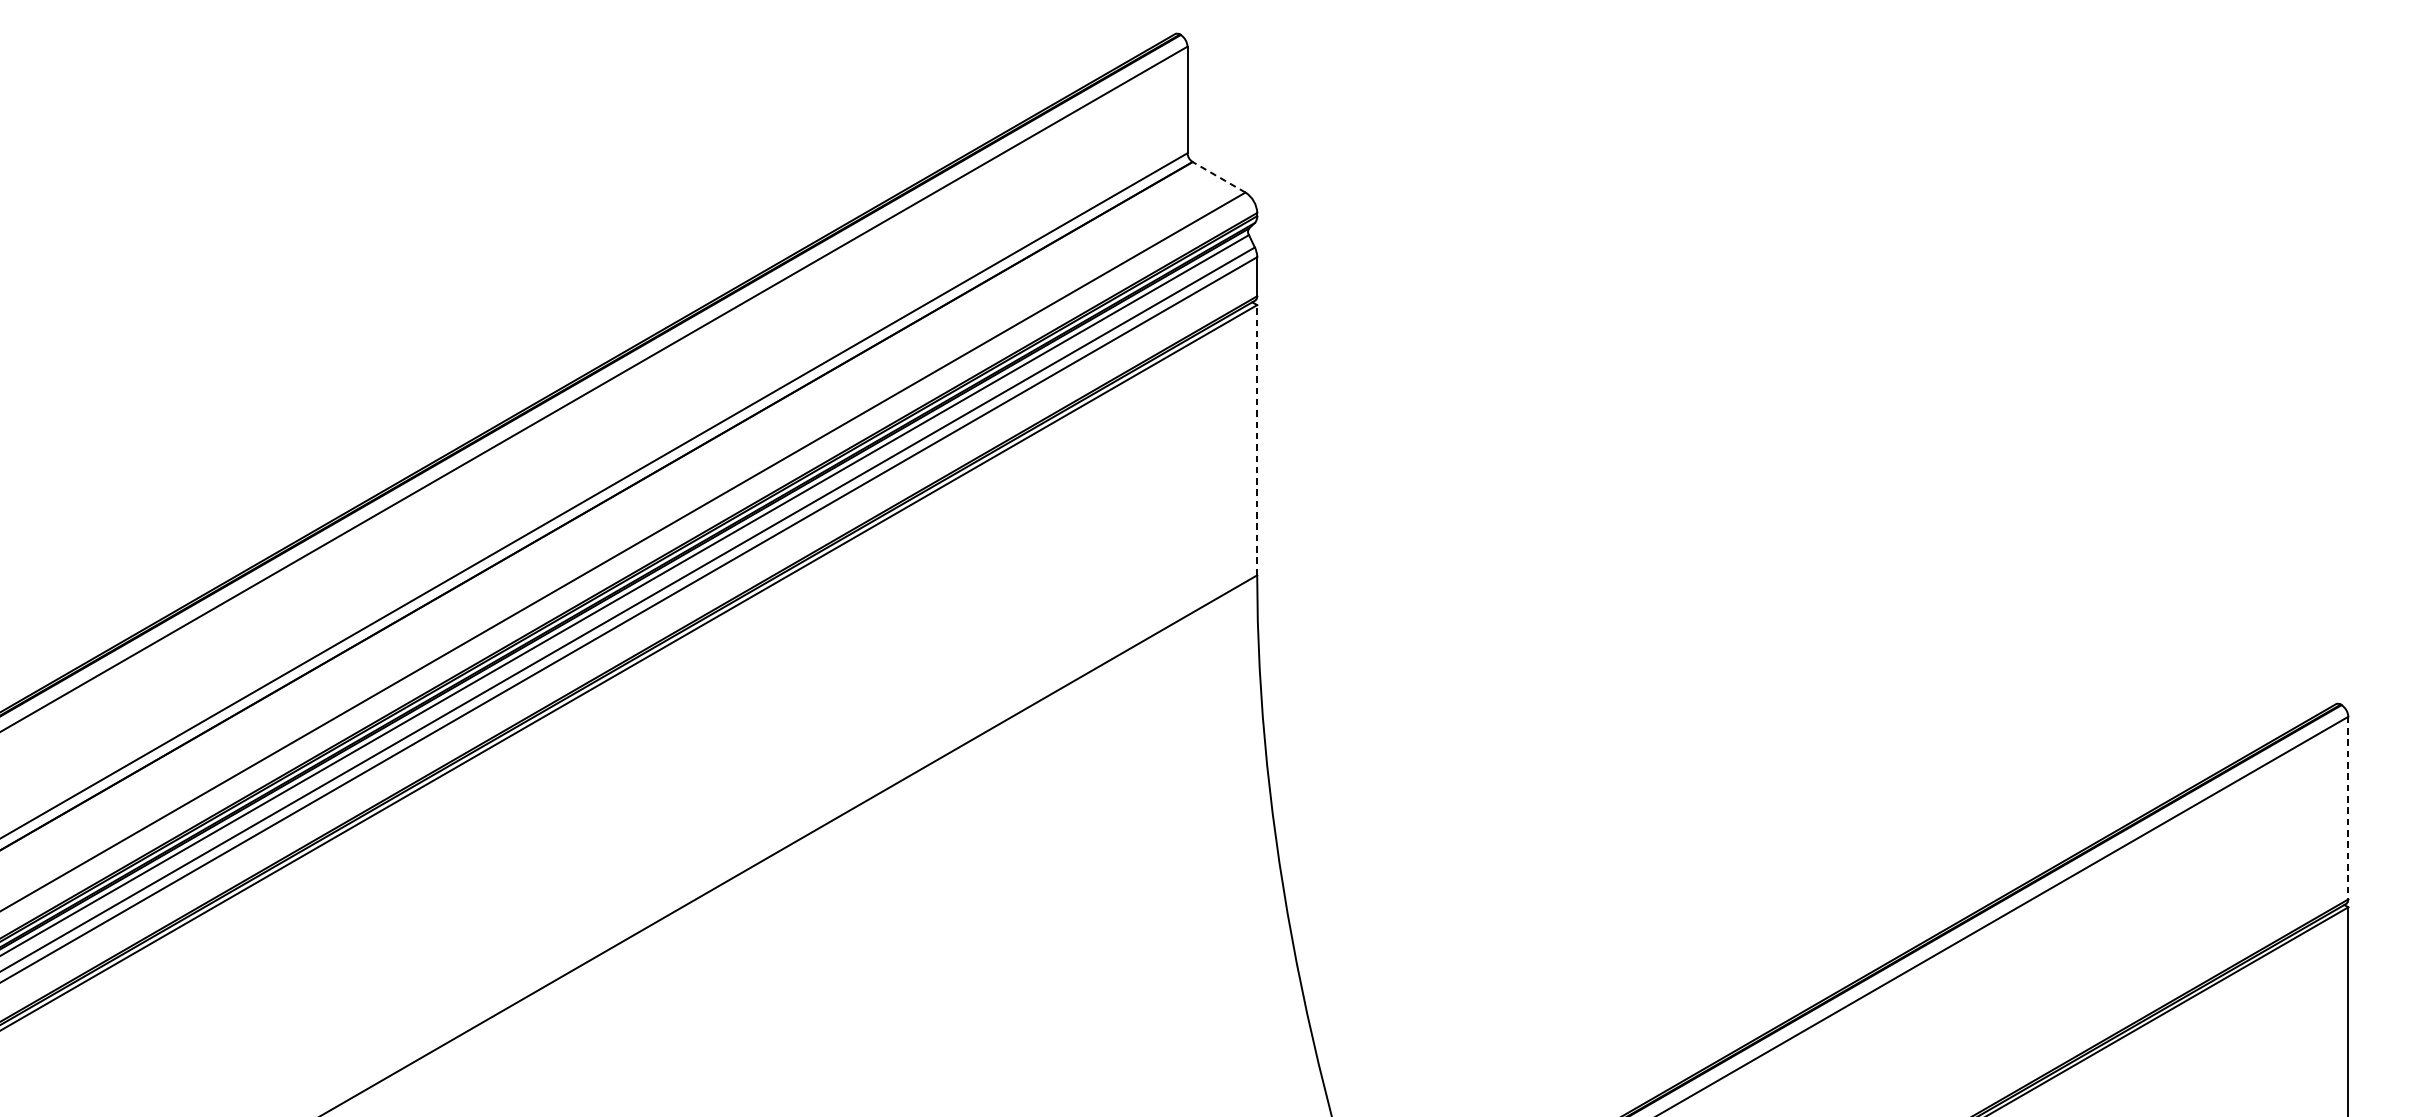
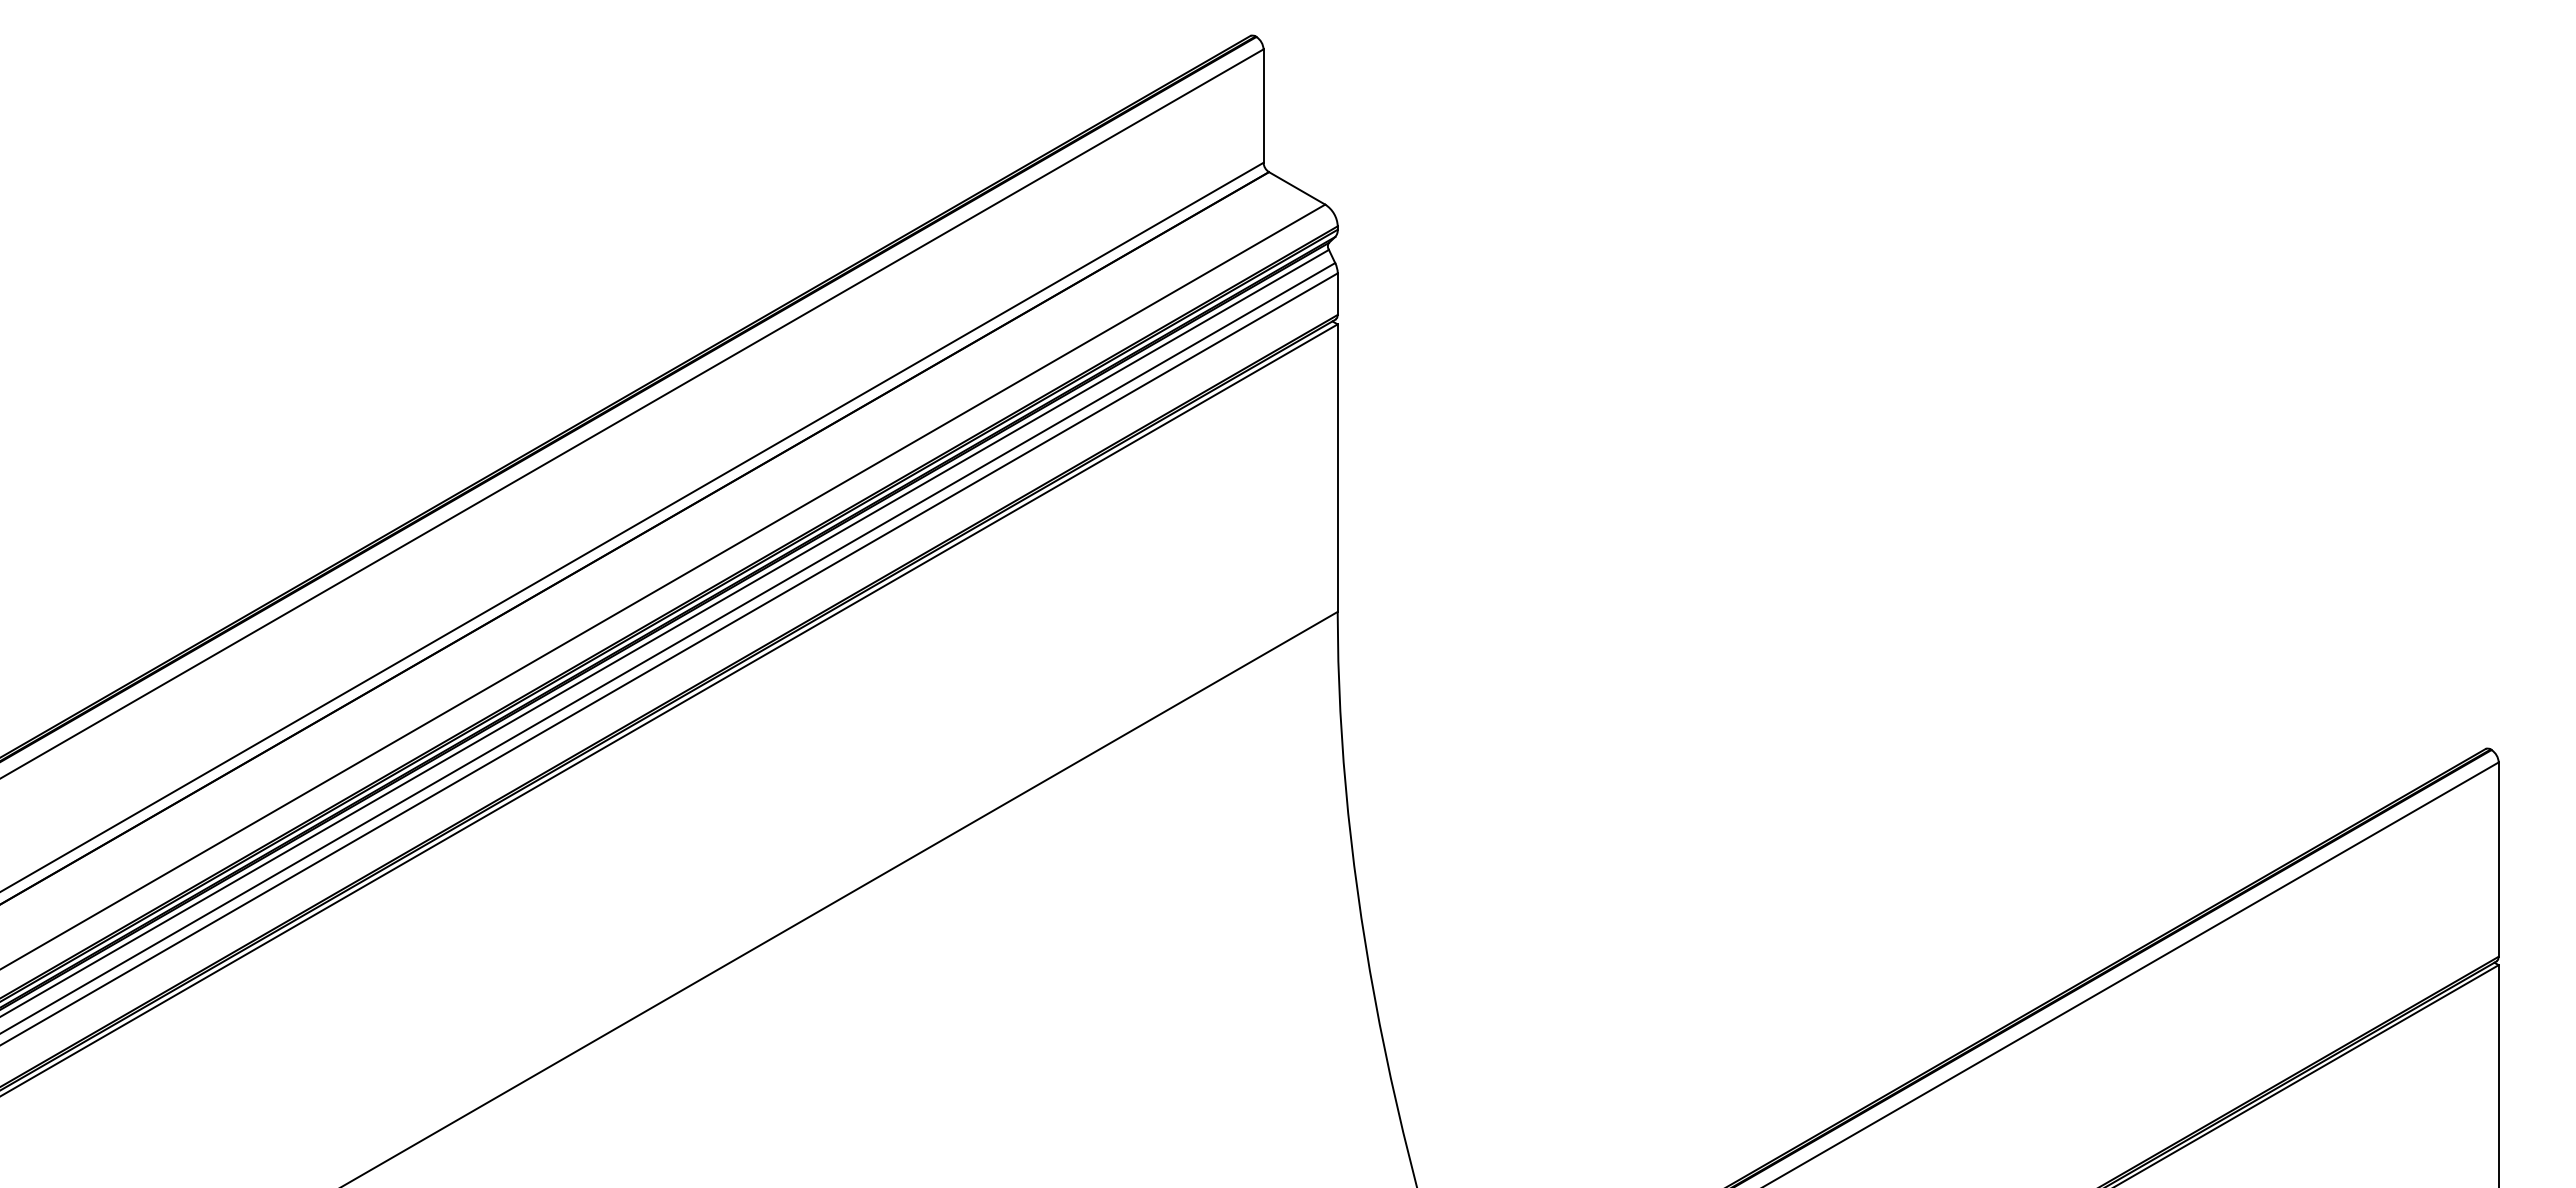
line: (1218, 177) -> (1296, 188), dashed -> solid
line: (1257, 440) -> (1337, 468), dashed -> solid
line: (2348, 808) -> (2498, 860), dashed -> solid

